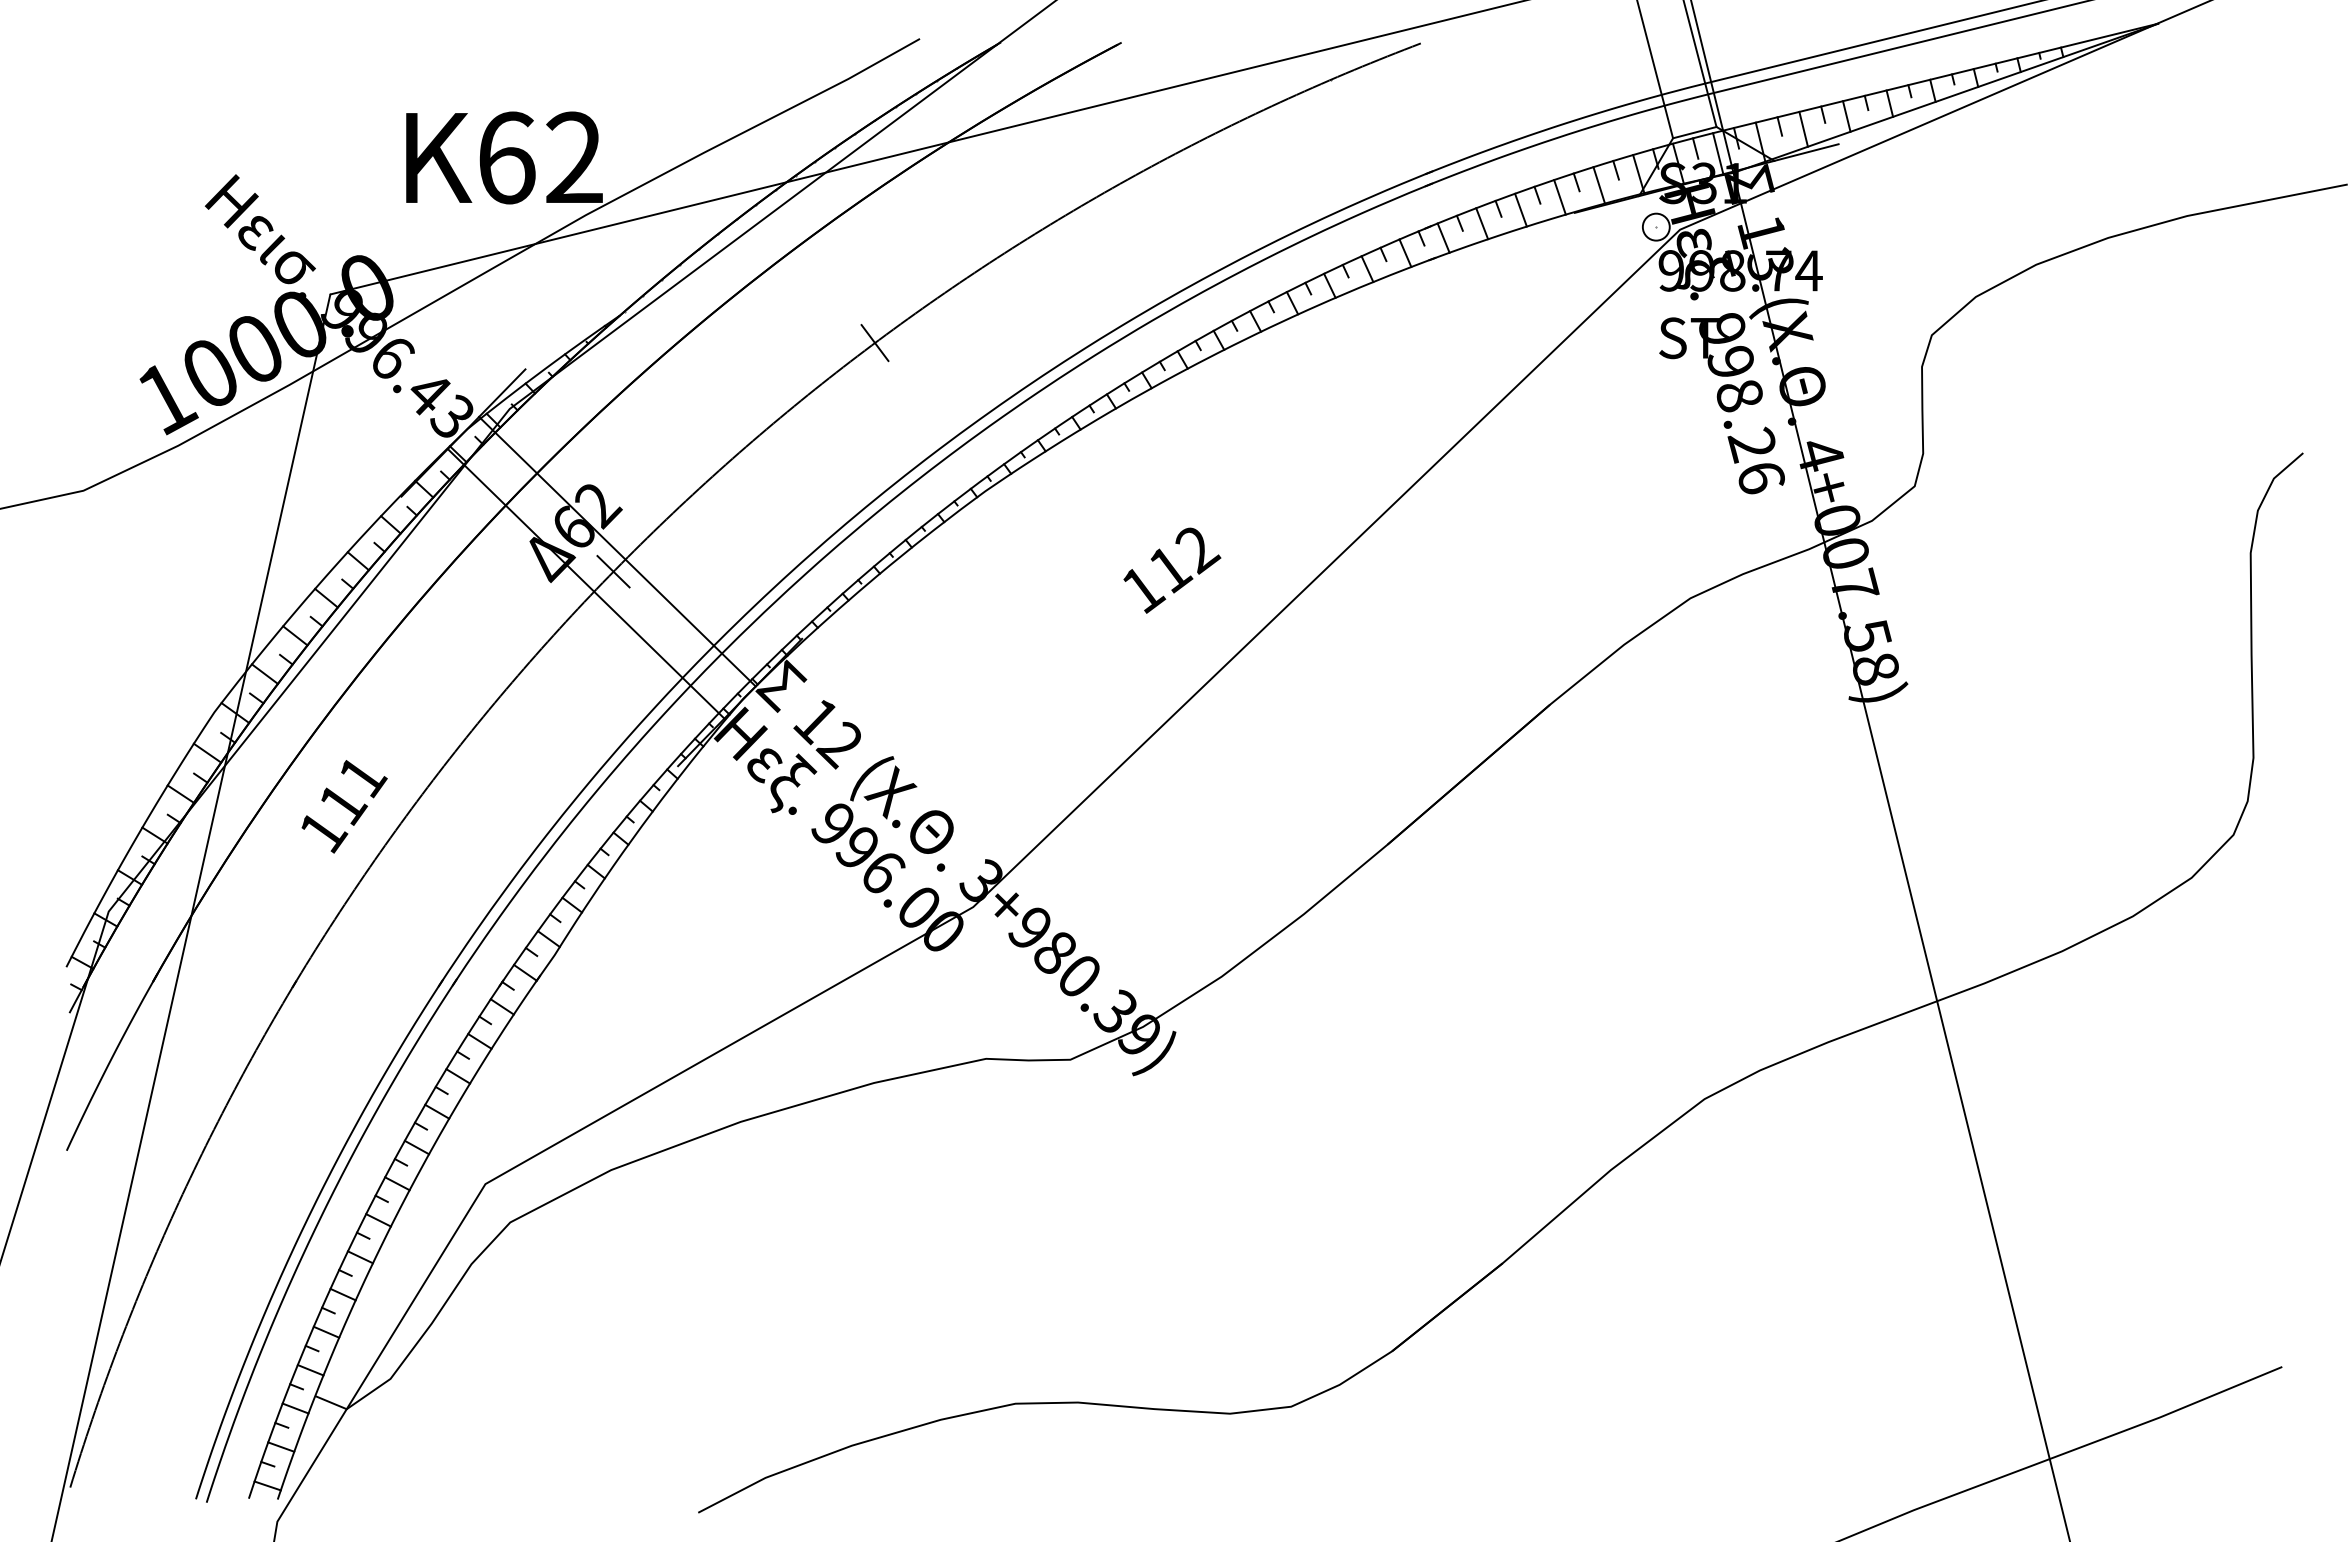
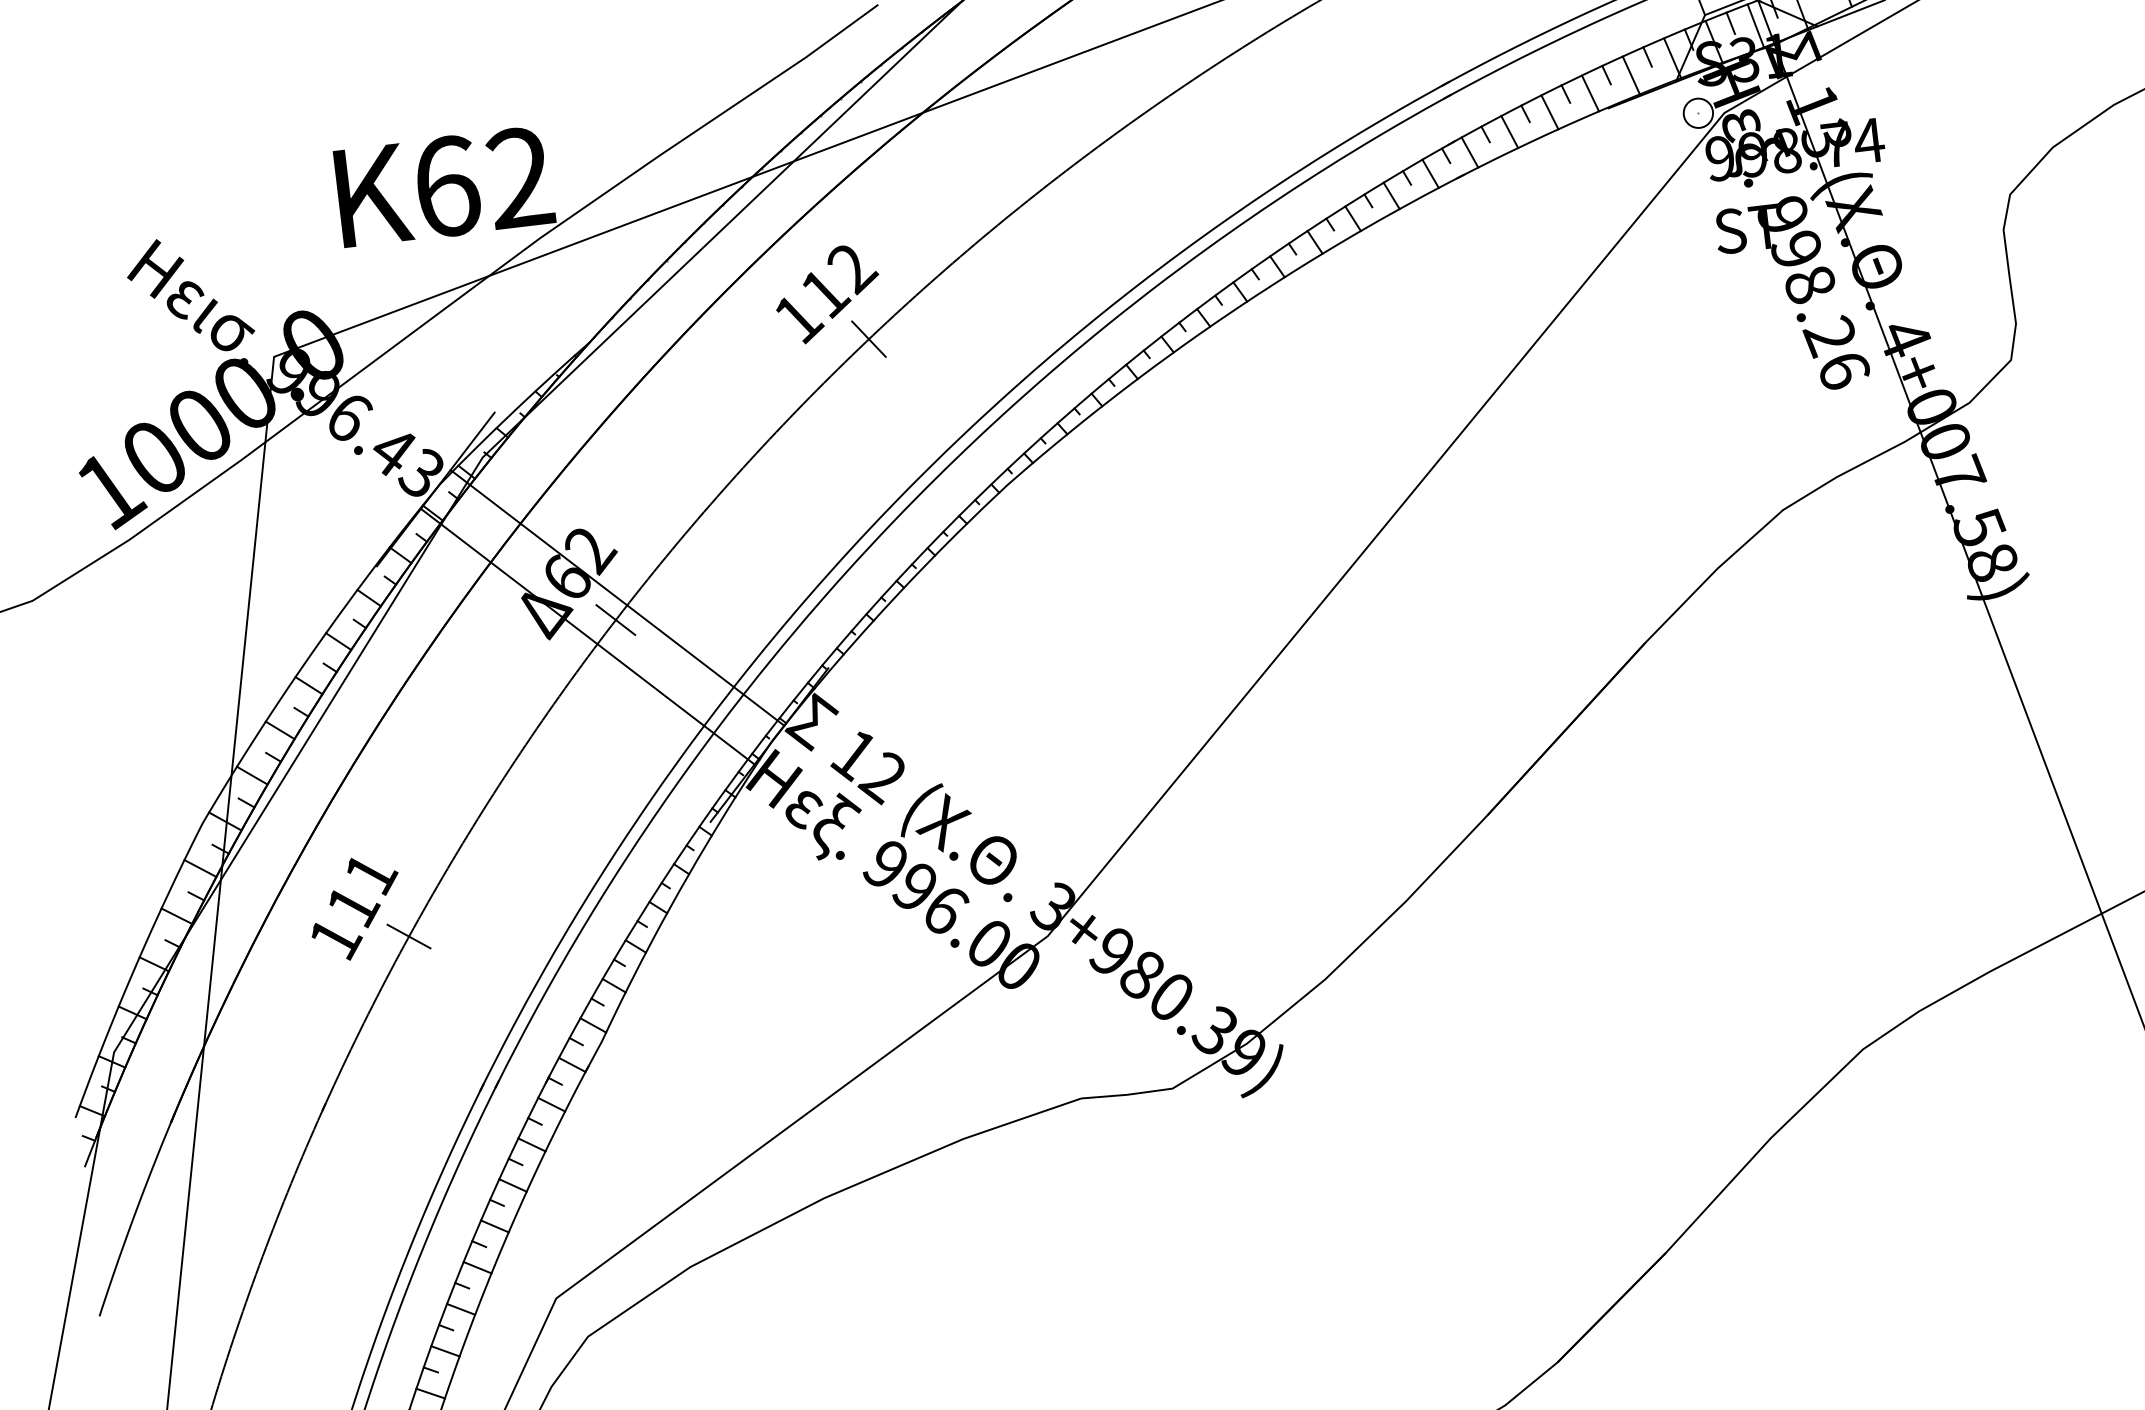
text: (1172, 570) -> (827, 294), moved
line: (390, 837) -> (409, 936), added

